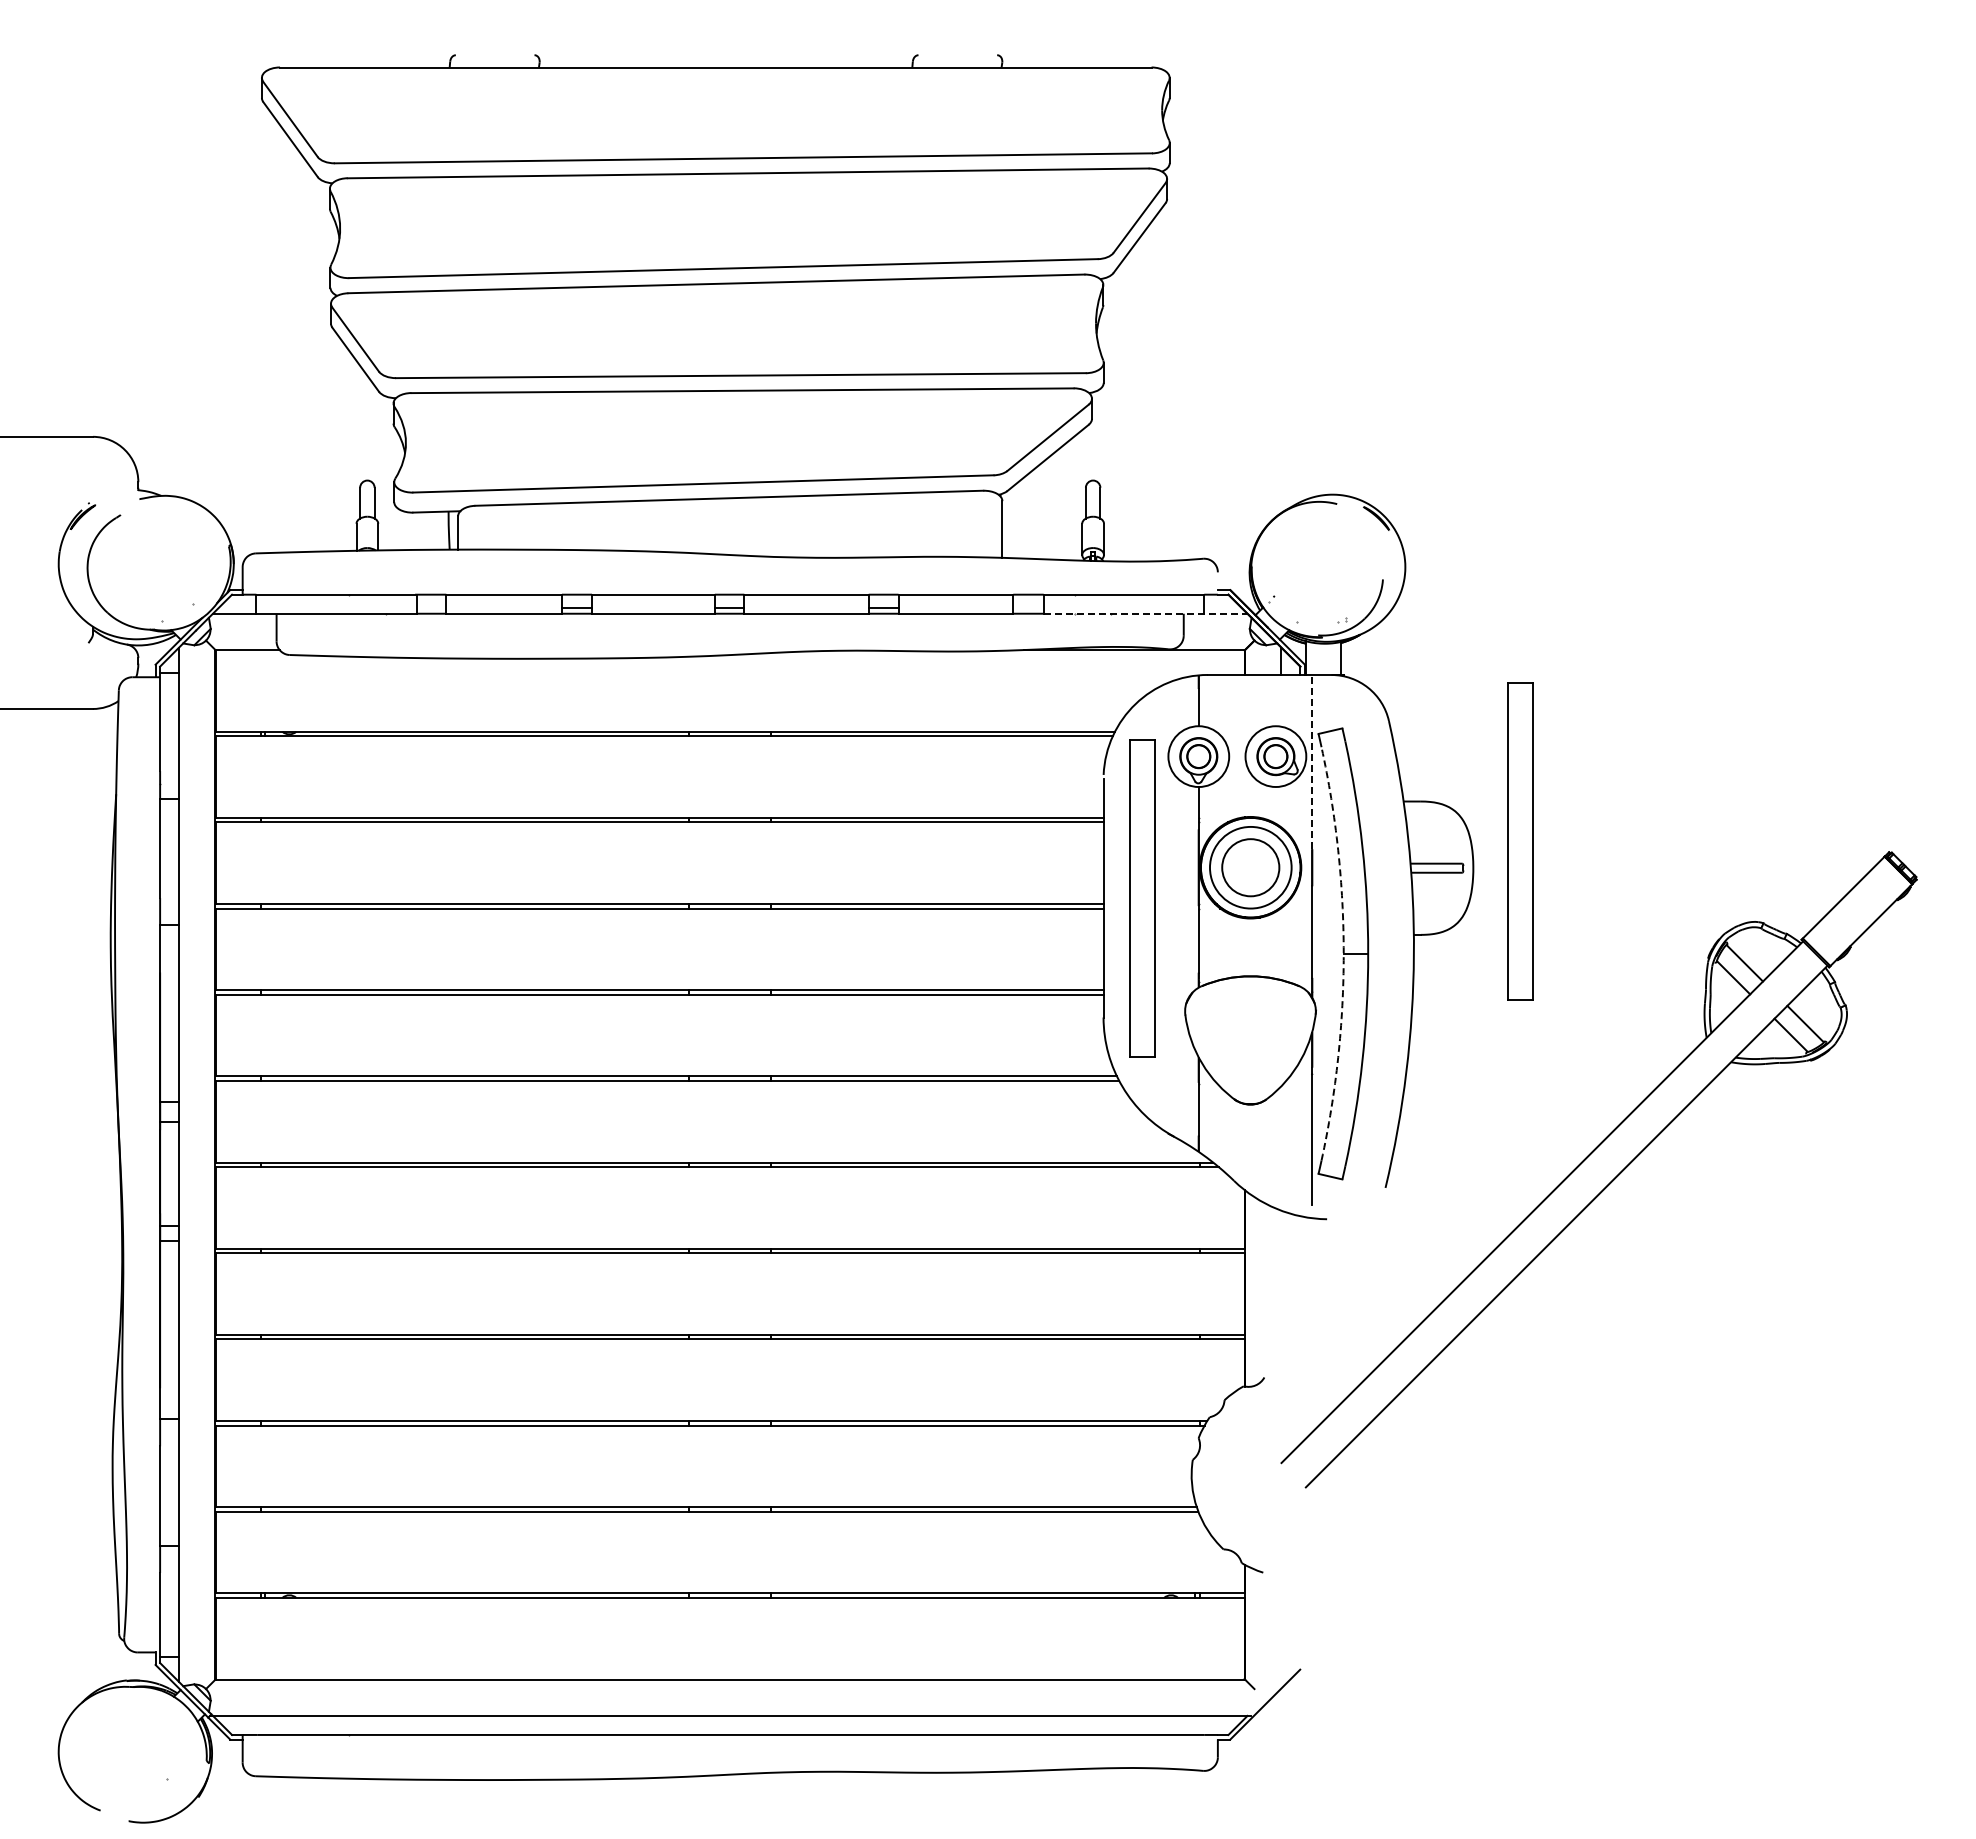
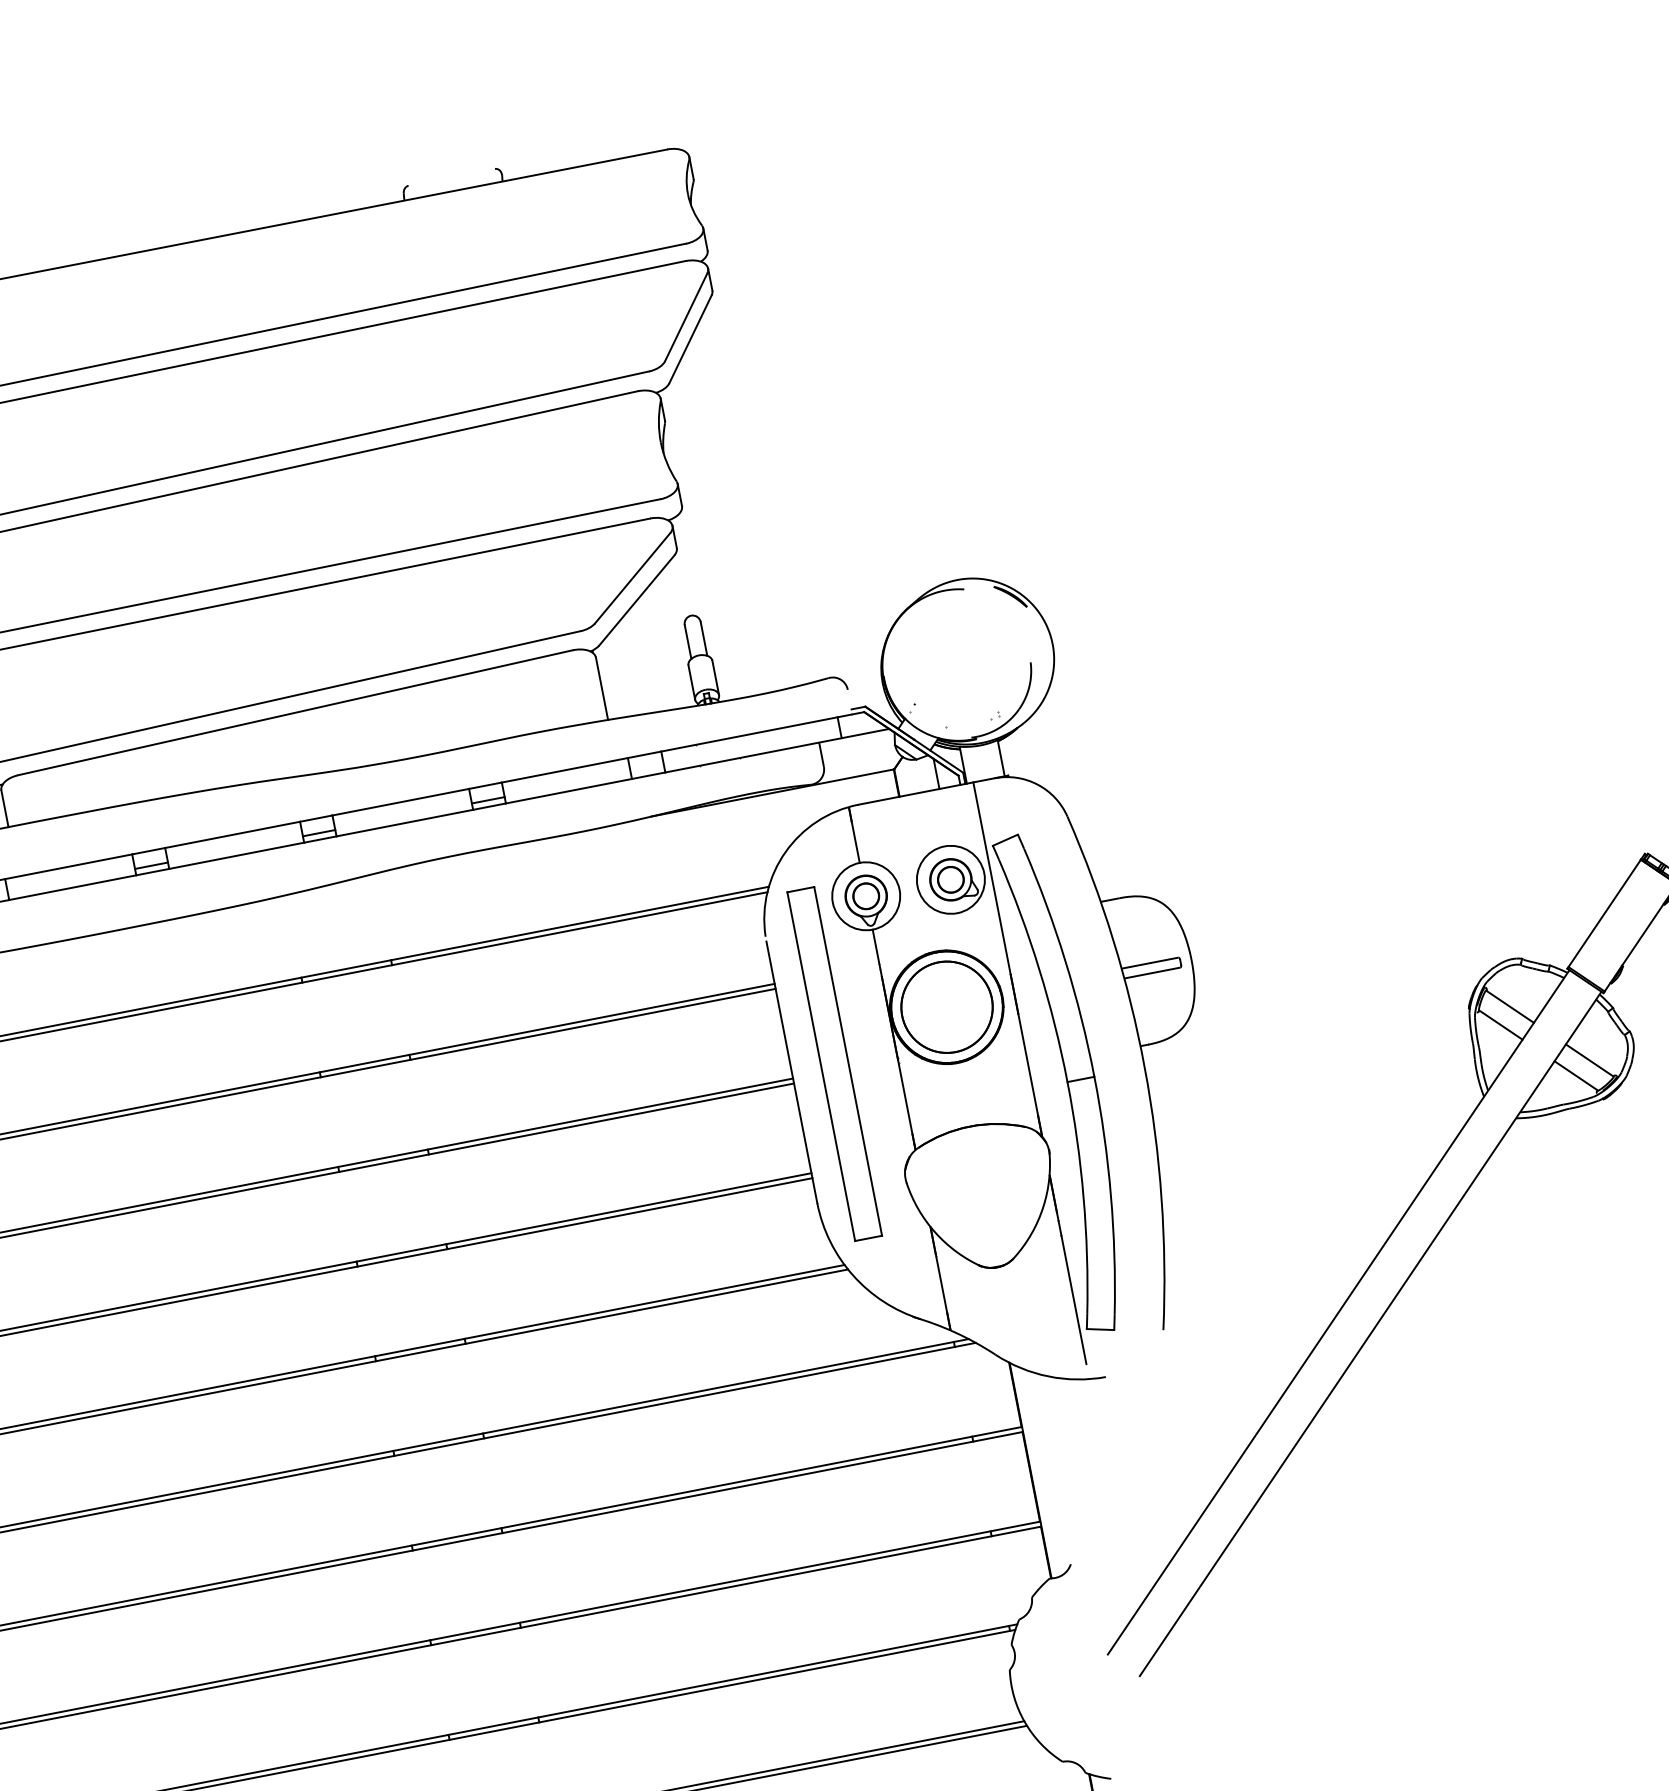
line: (1145, 613) -> (777, 750), dashed -> solid
line: (1312, 761) -> (992, 877), dashed -> solid
part: (1520, 841) -> (1237, 920), removed
circle: (1250, 867) -> (946, 1007), size x1.43
arc: (1343, 953) -> (1067, 1081), dashed -> solid

